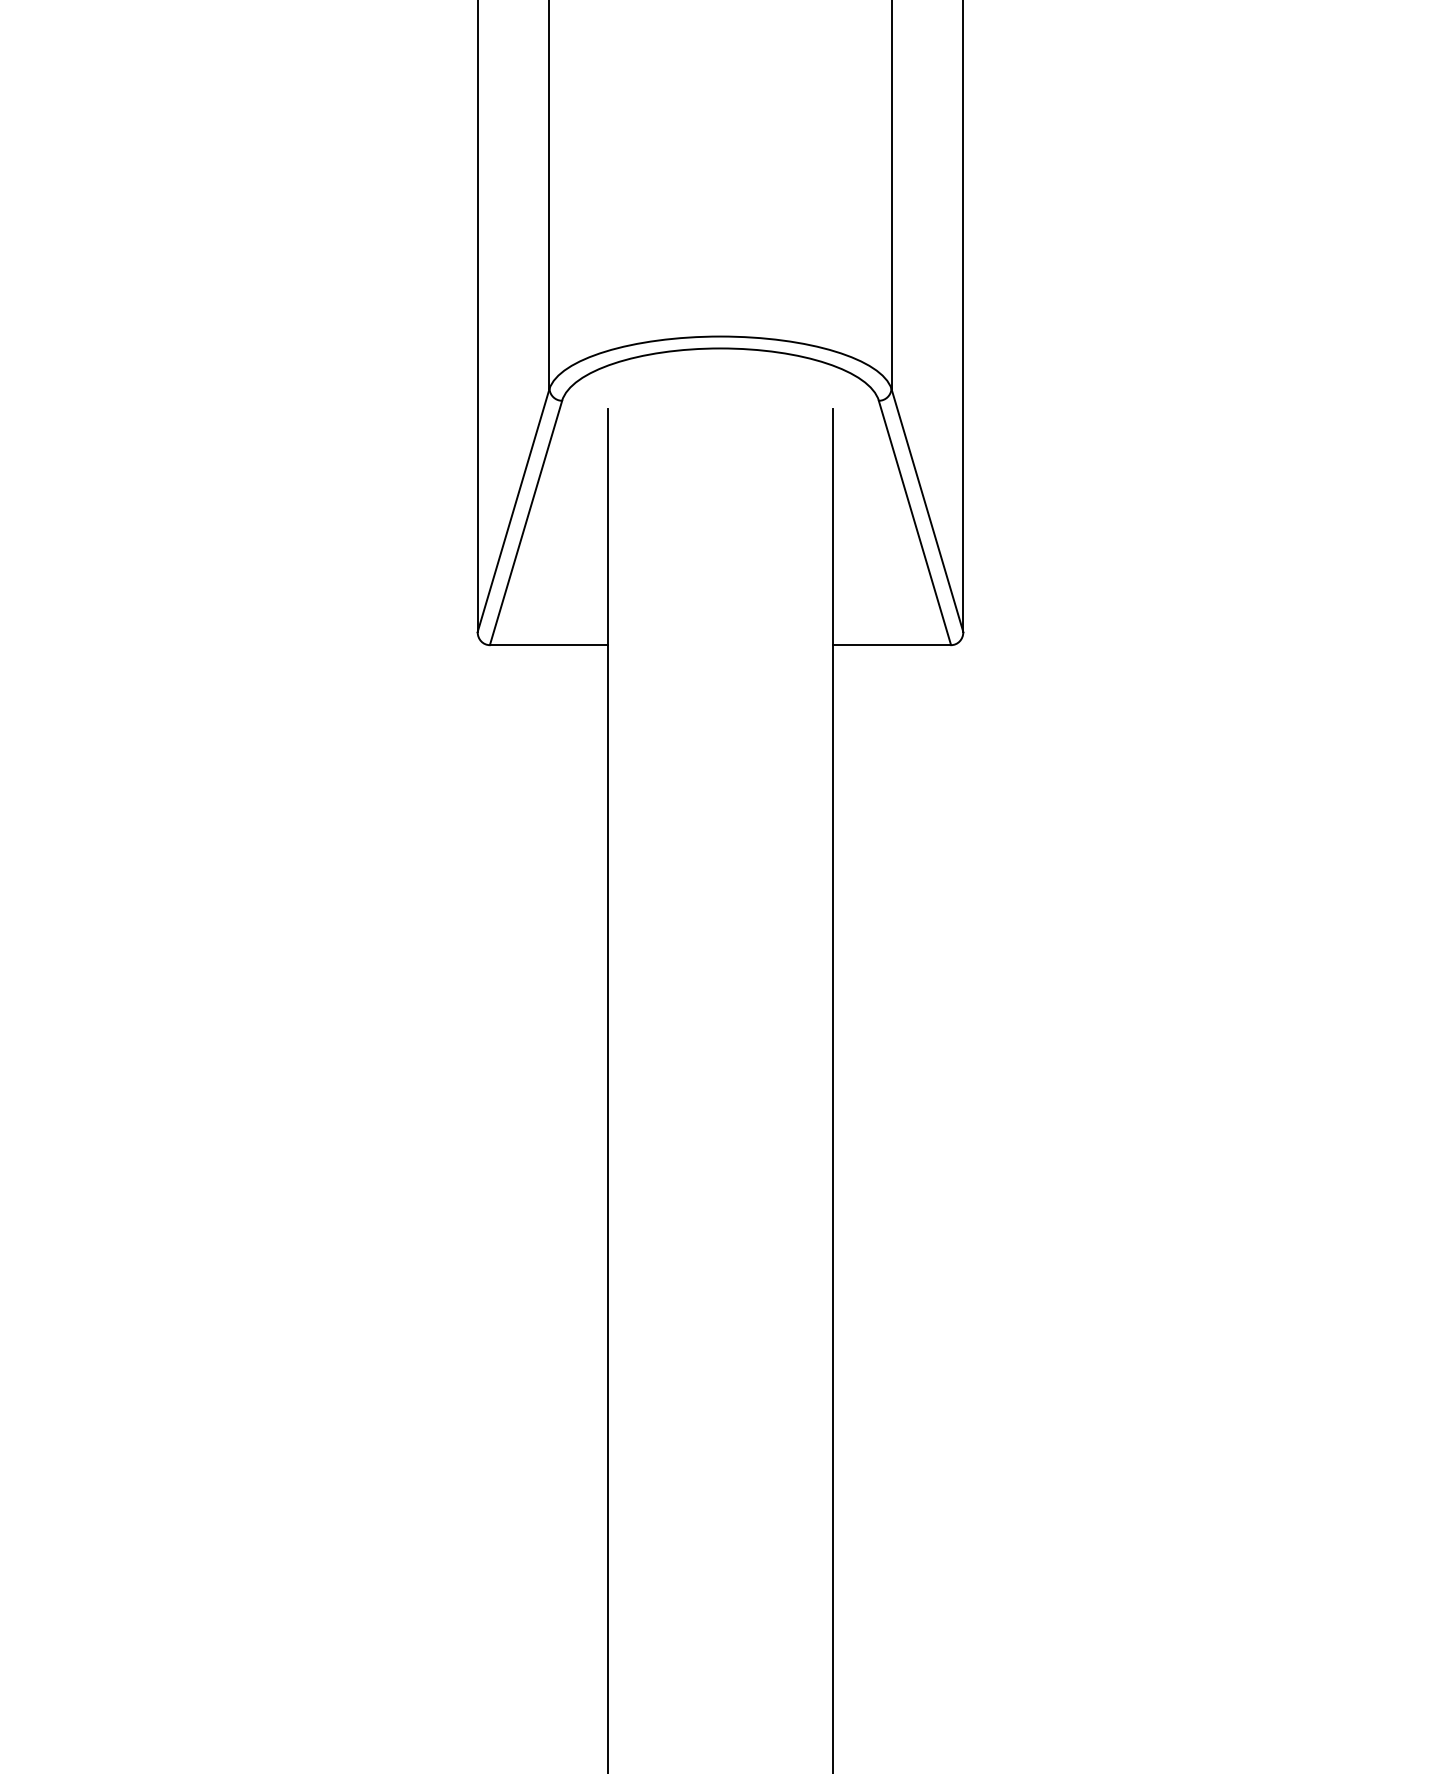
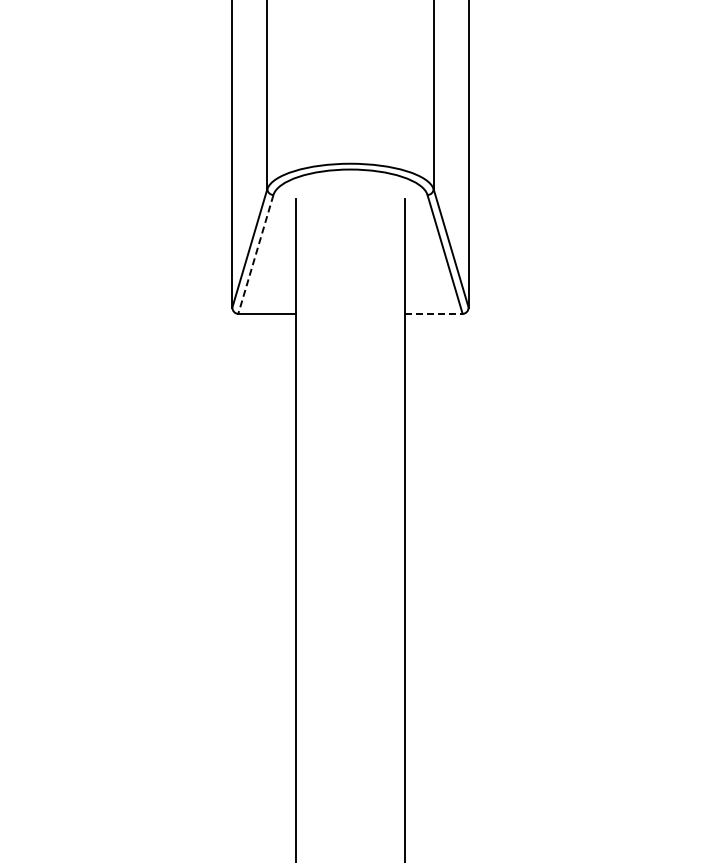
line: (525, 523) -> (255, 254), solid -> dashed
line: (893, 644) -> (434, 313), solid -> dashed

